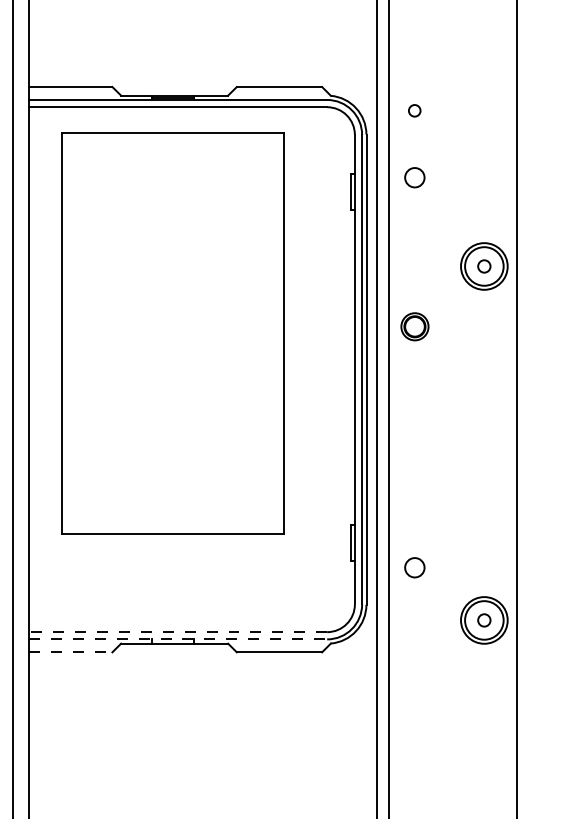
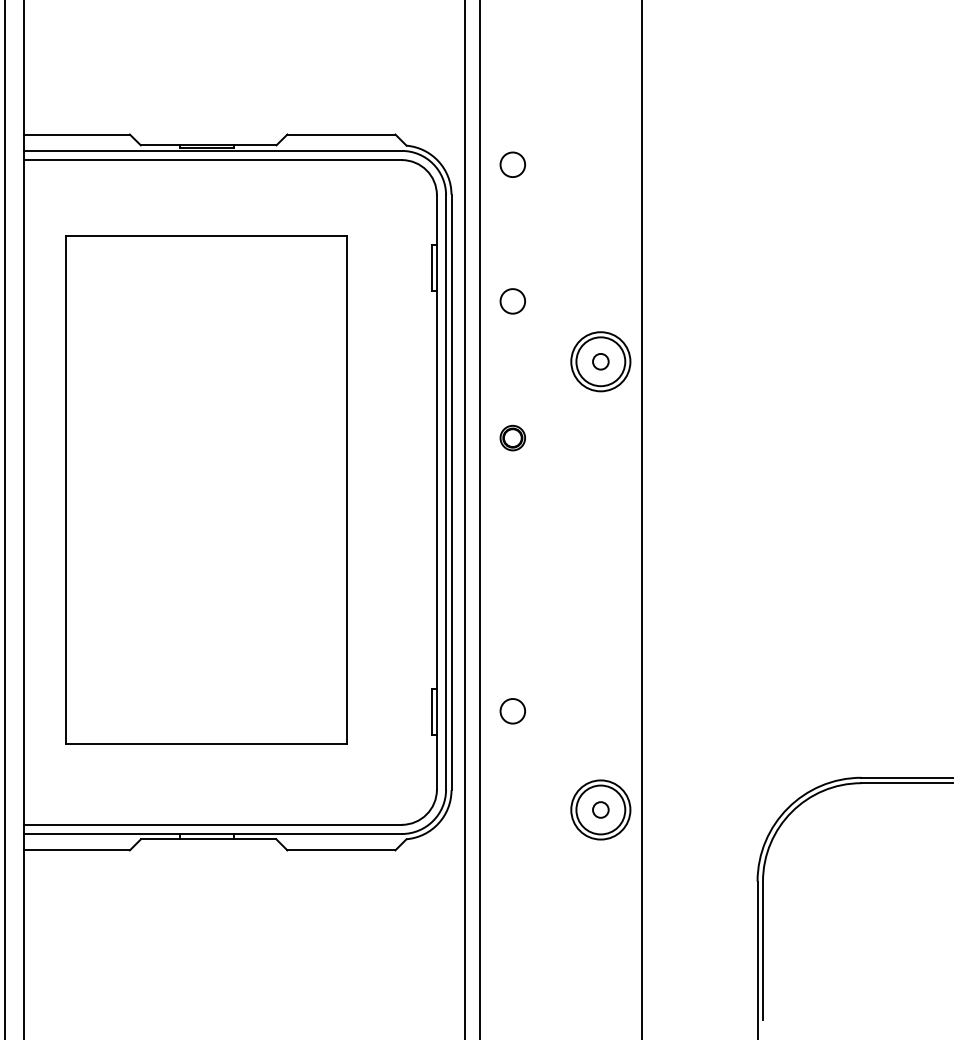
circle: (414, 110) -> (512, 164), size x1.67
circle: (414, 177) -> (512, 301), moved
part: (414, 326) -> (512, 437), size x0.71
part: (172, 333) -> (206, 489), moved
circle: (414, 567) -> (512, 711), moved
line: (178, 631) -> (213, 824), dashed -> solid
line: (178, 639) -> (213, 834), dashed -> solid
line: (71, 652) -> (77, 850), dashed -> solid

